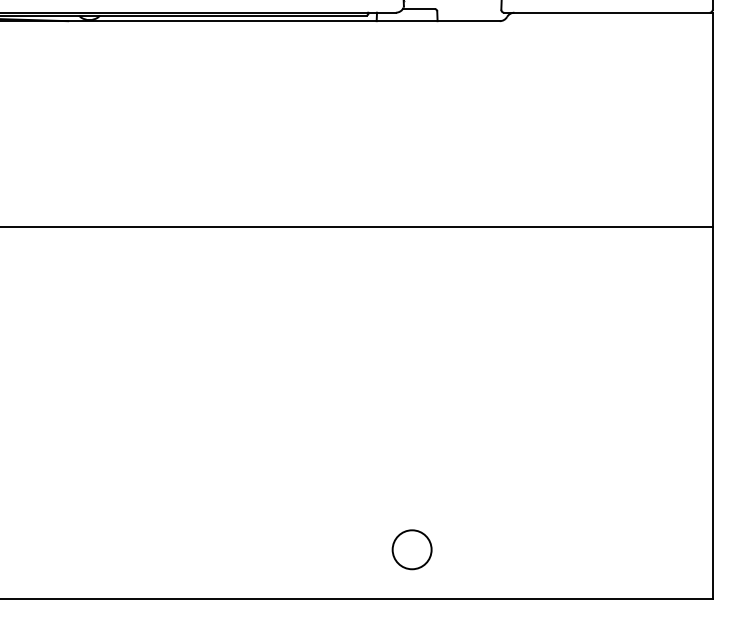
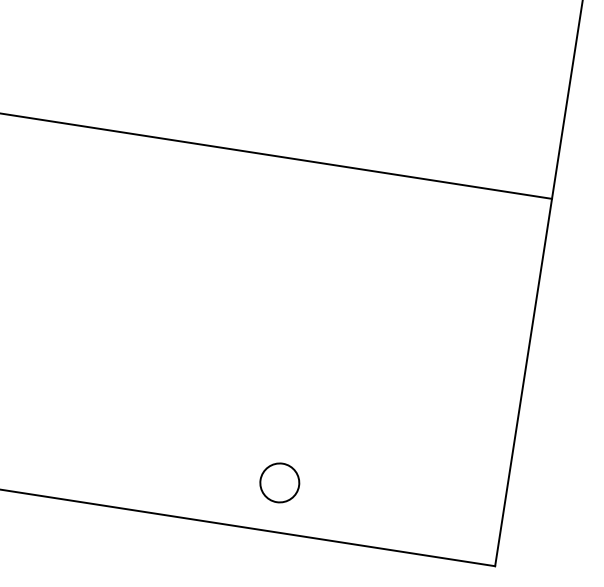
circle: (411, 549) -> (279, 482), moved

